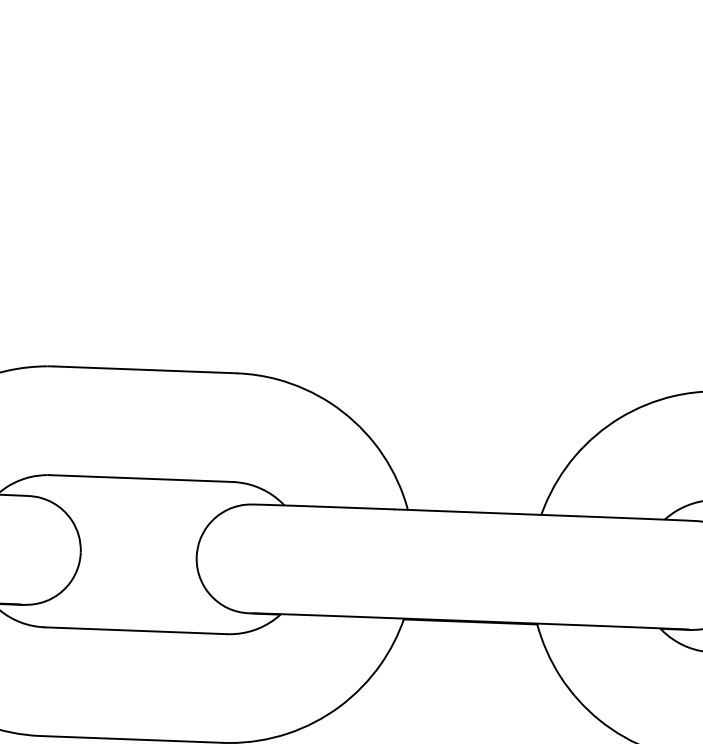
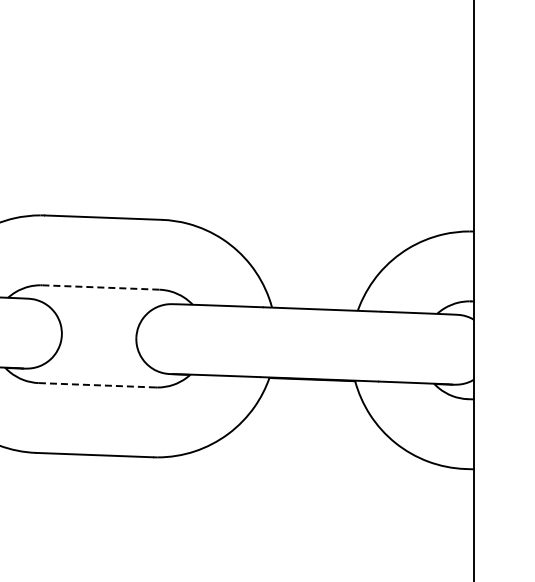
line: (140, 478) -> (100, 287), solid -> dashed
line: (136, 631) -> (97, 385), solid -> dashed

